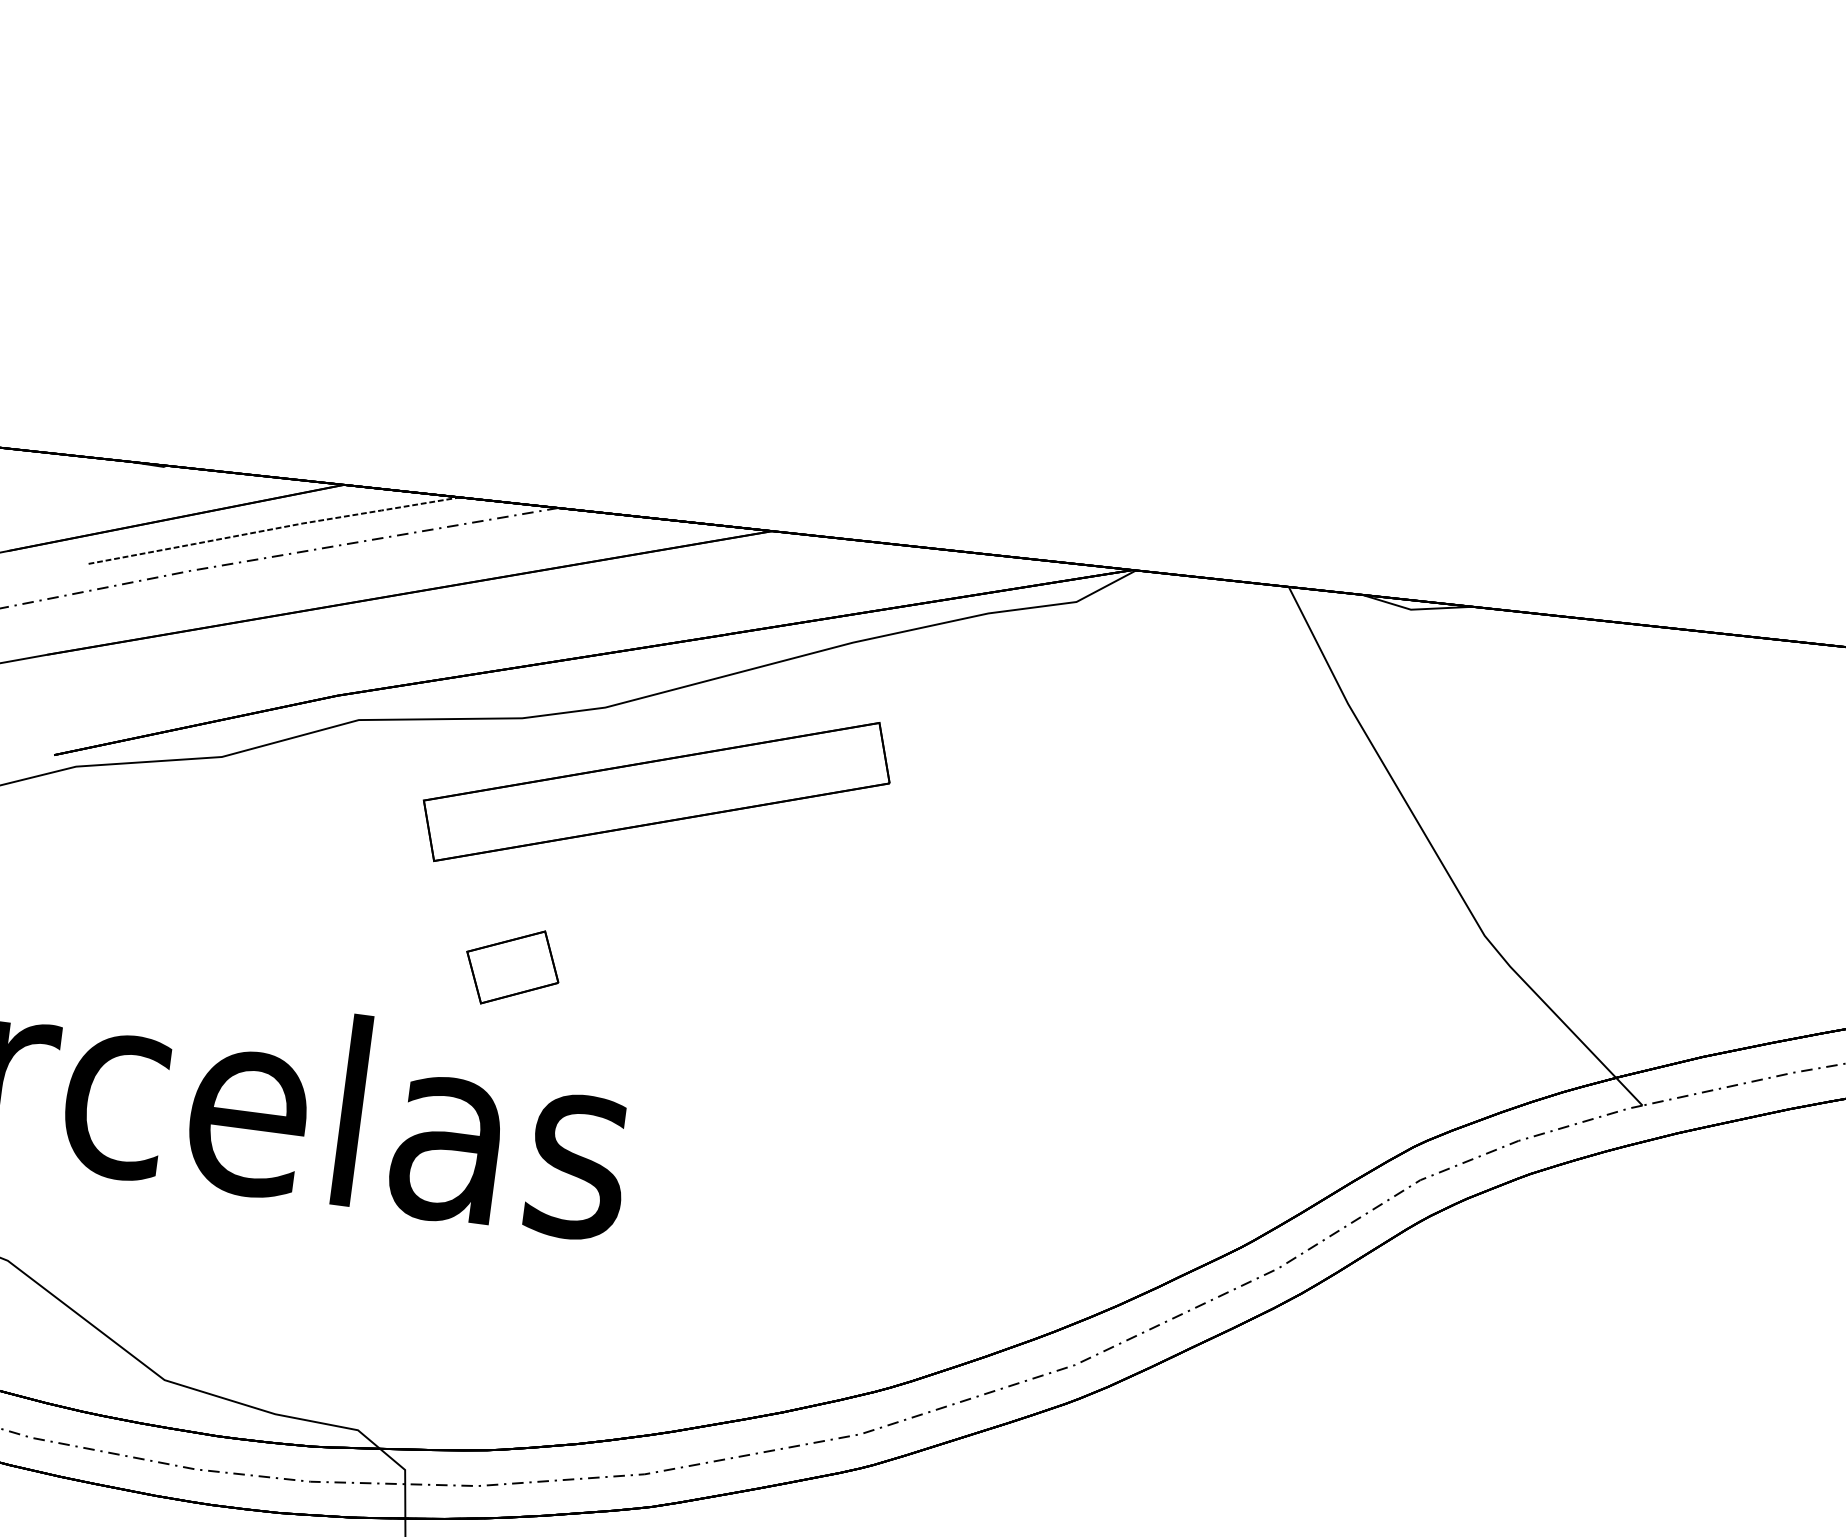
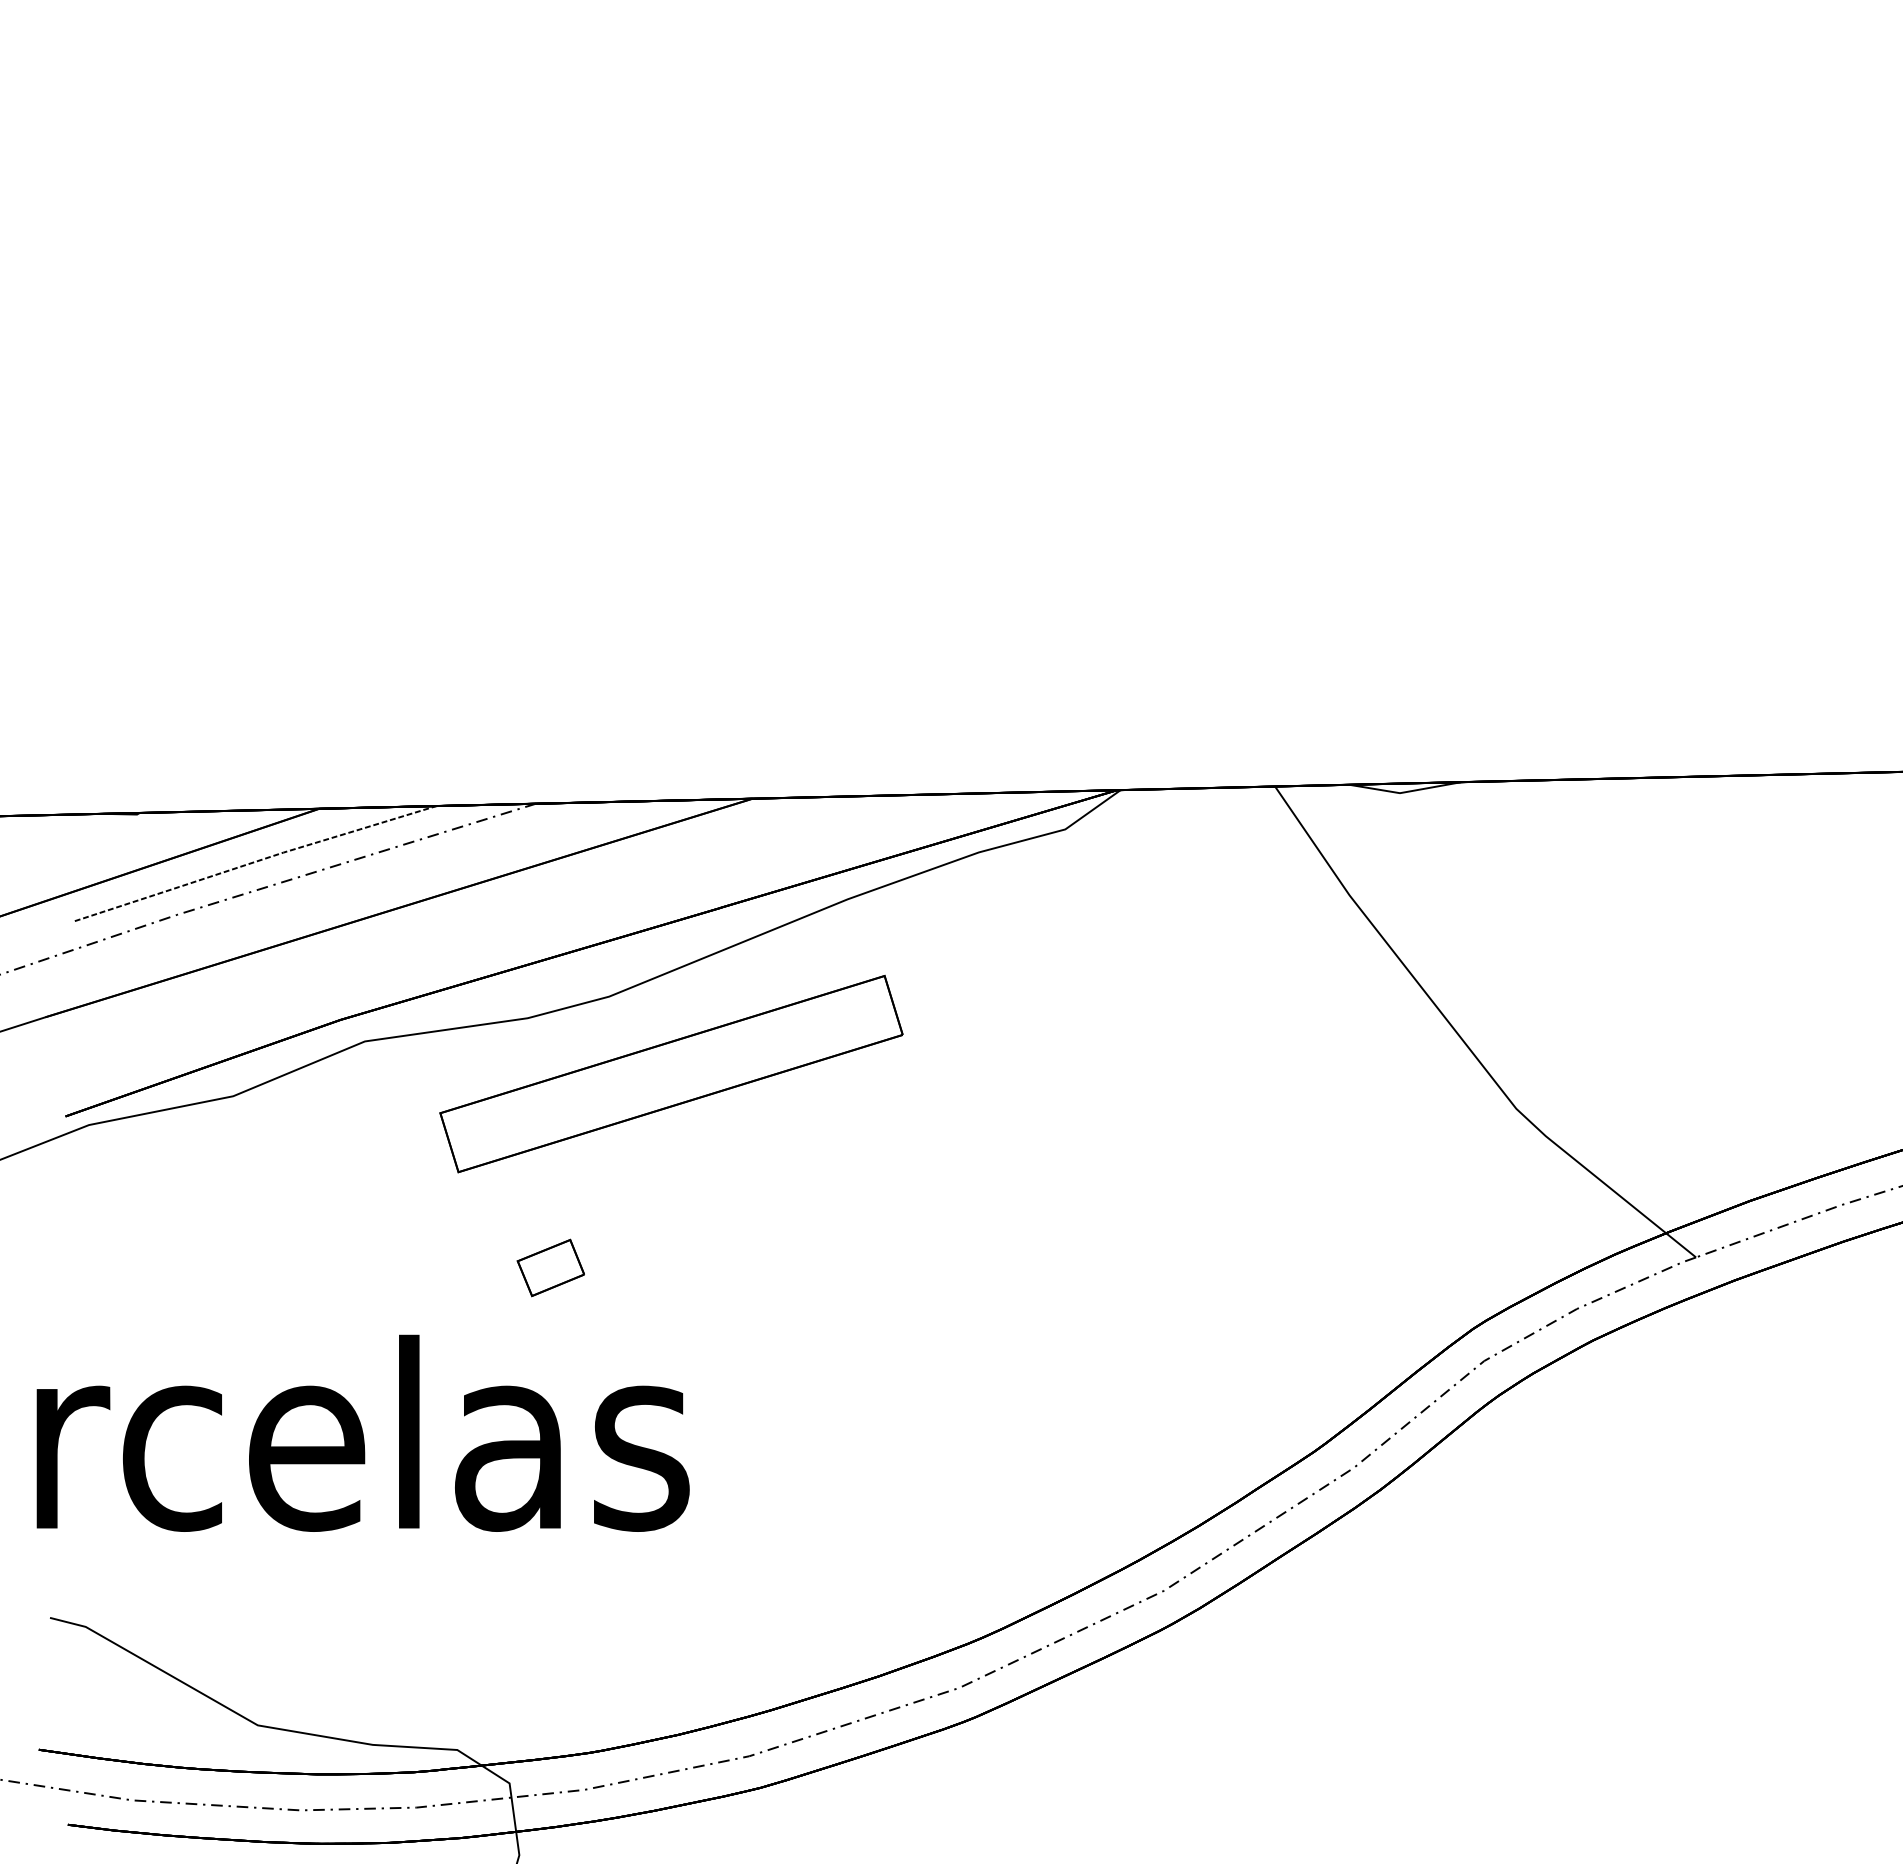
part: (512, 966) -> (550, 1267), size x0.7

